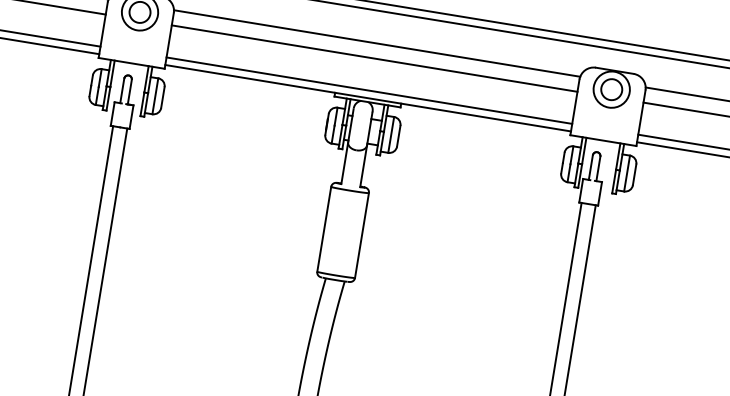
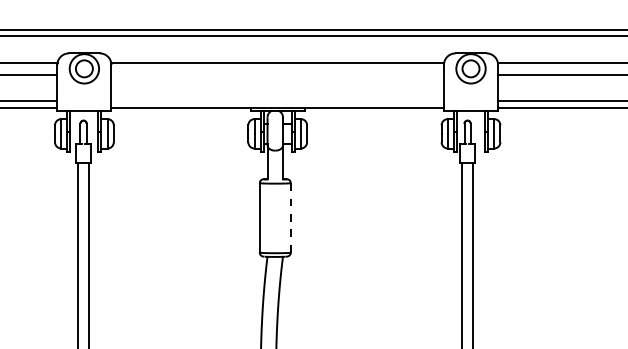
line: (374, 59) -> (277, 75), removed
line: (369, 90) -> (277, 101), removed
line: (361, 234) -> (290, 217), solid -> dashed

